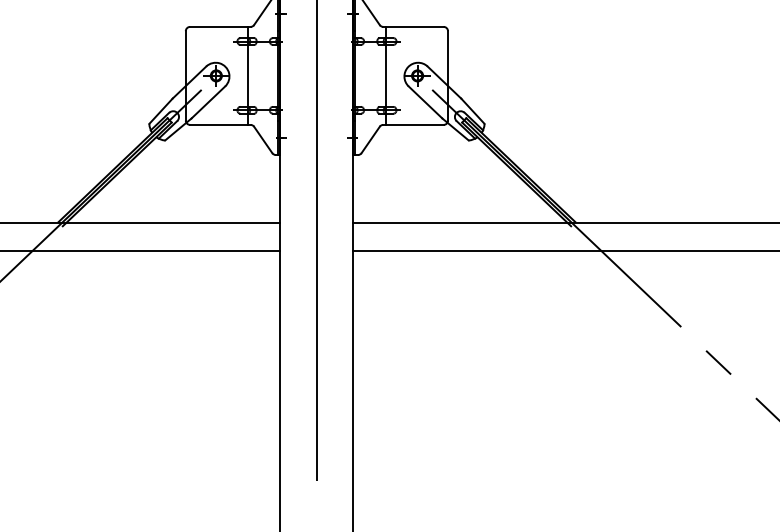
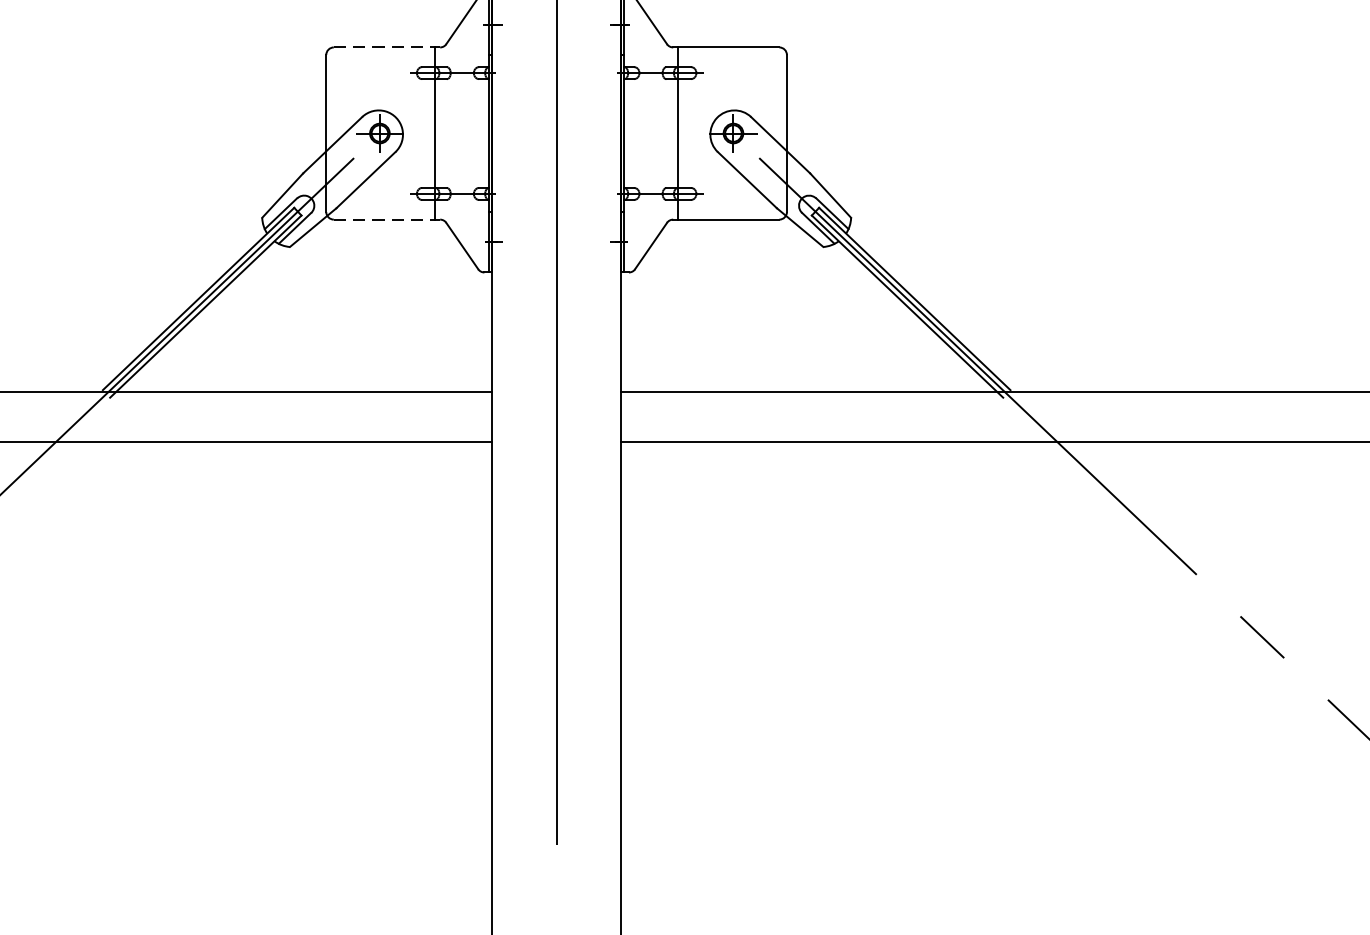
line: (220, 26) -> (387, 46), solid -> dashed
line: (220, 124) -> (387, 218), solid -> dashed

